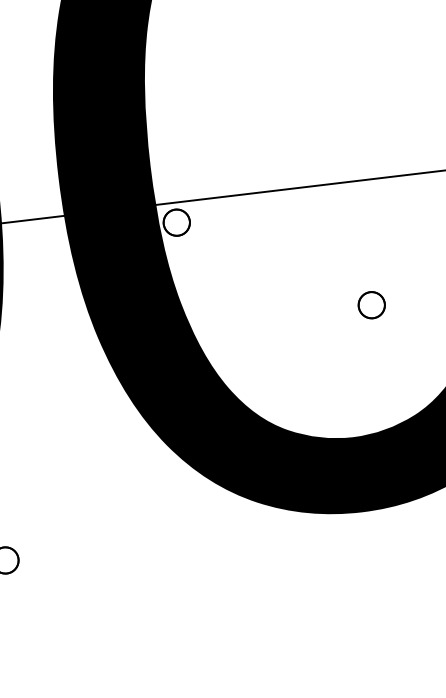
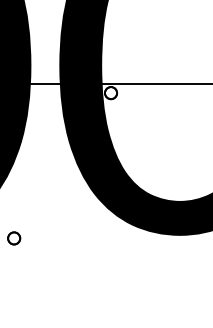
part: (371, 305) -> (195, 141), removed

